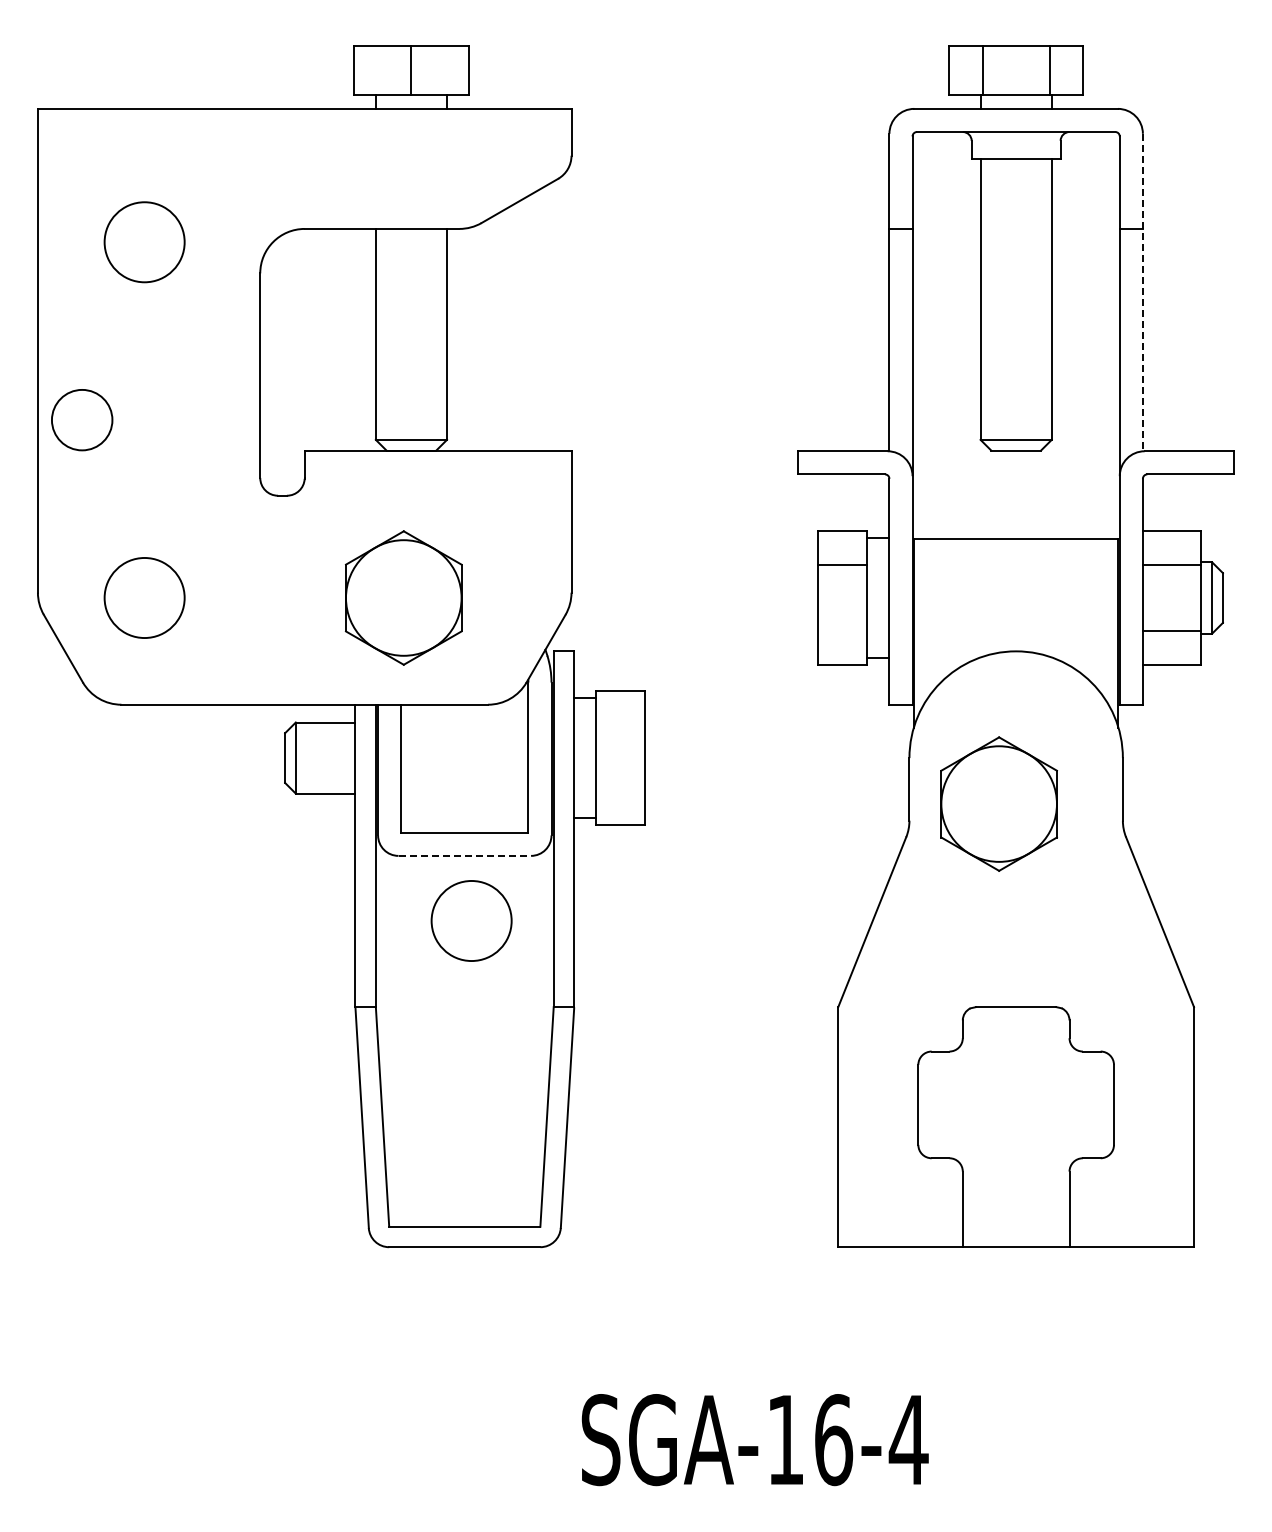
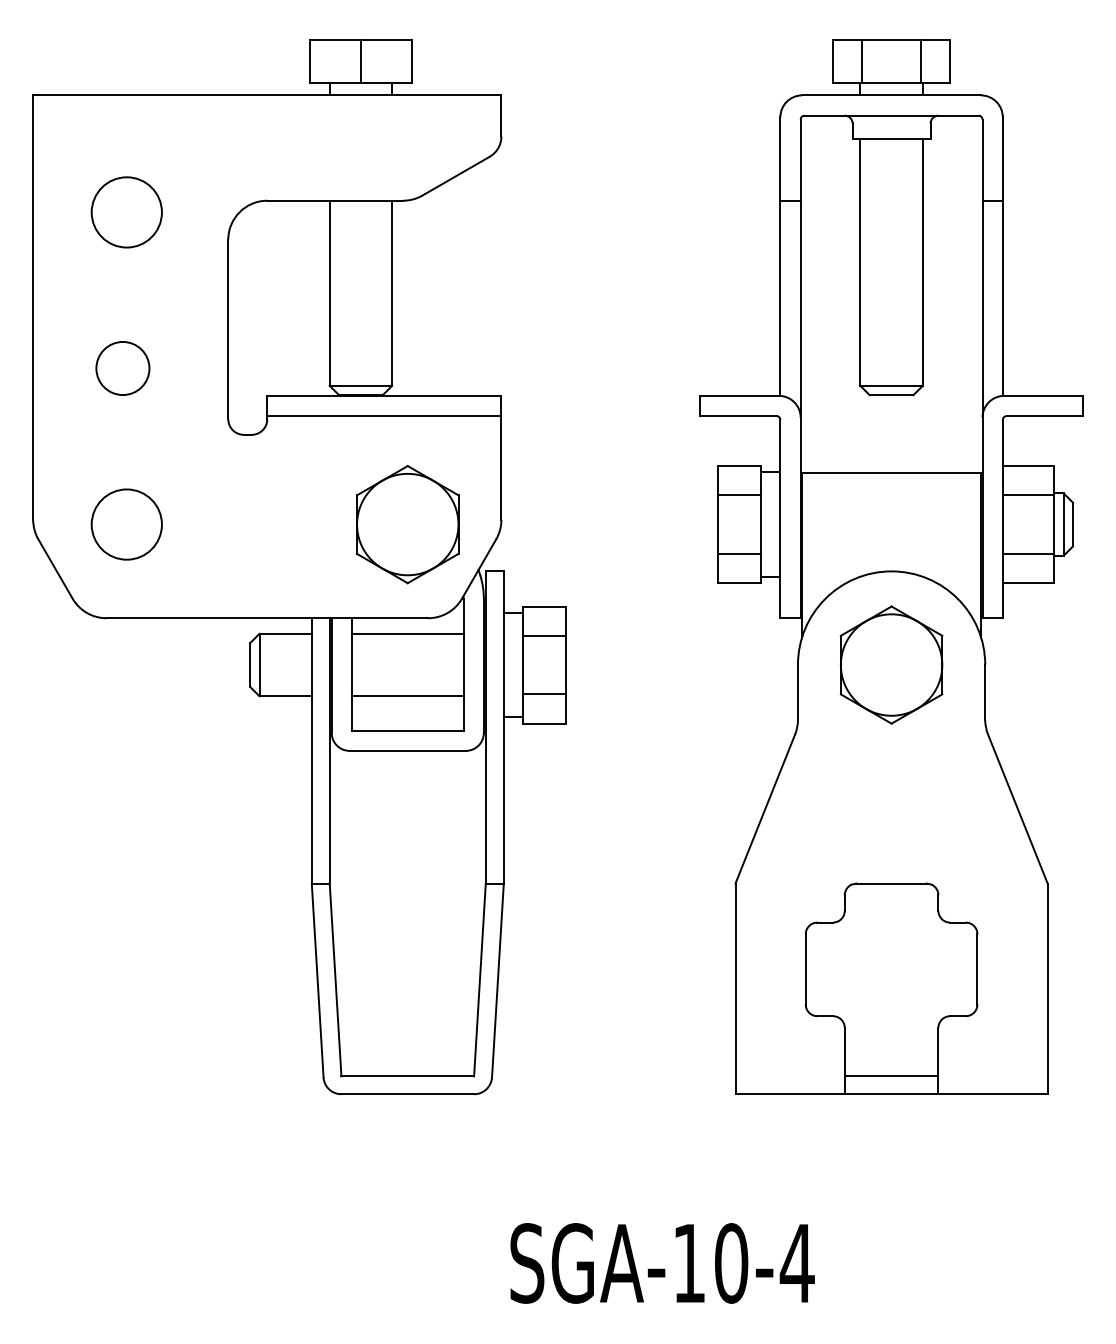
line: (1142, 292) -> (1002, 256), dashed -> solid
circle: (82, 420) -> (123, 368), moved
line: (437, 474) -> (383, 416), added
part: (403, 597) -> (407, 524), moved
line: (842, 631) -> (739, 553), added
line: (464, 722) -> (407, 633), added
line: (620, 724) -> (544, 635), added
line: (620, 791) -> (544, 694), added
line: (464, 793) -> (407, 696), added
part: (998, 803) -> (891, 664), moved
line: (465, 855) -> (408, 750), dashed -> solid
circle: (471, 920) -> (413, 807), removed
line: (1015, 1226) -> (891, 1076), added
text: (833, 1439) -> (731, 1262), SGA-16-4 -> SGA-10-4

